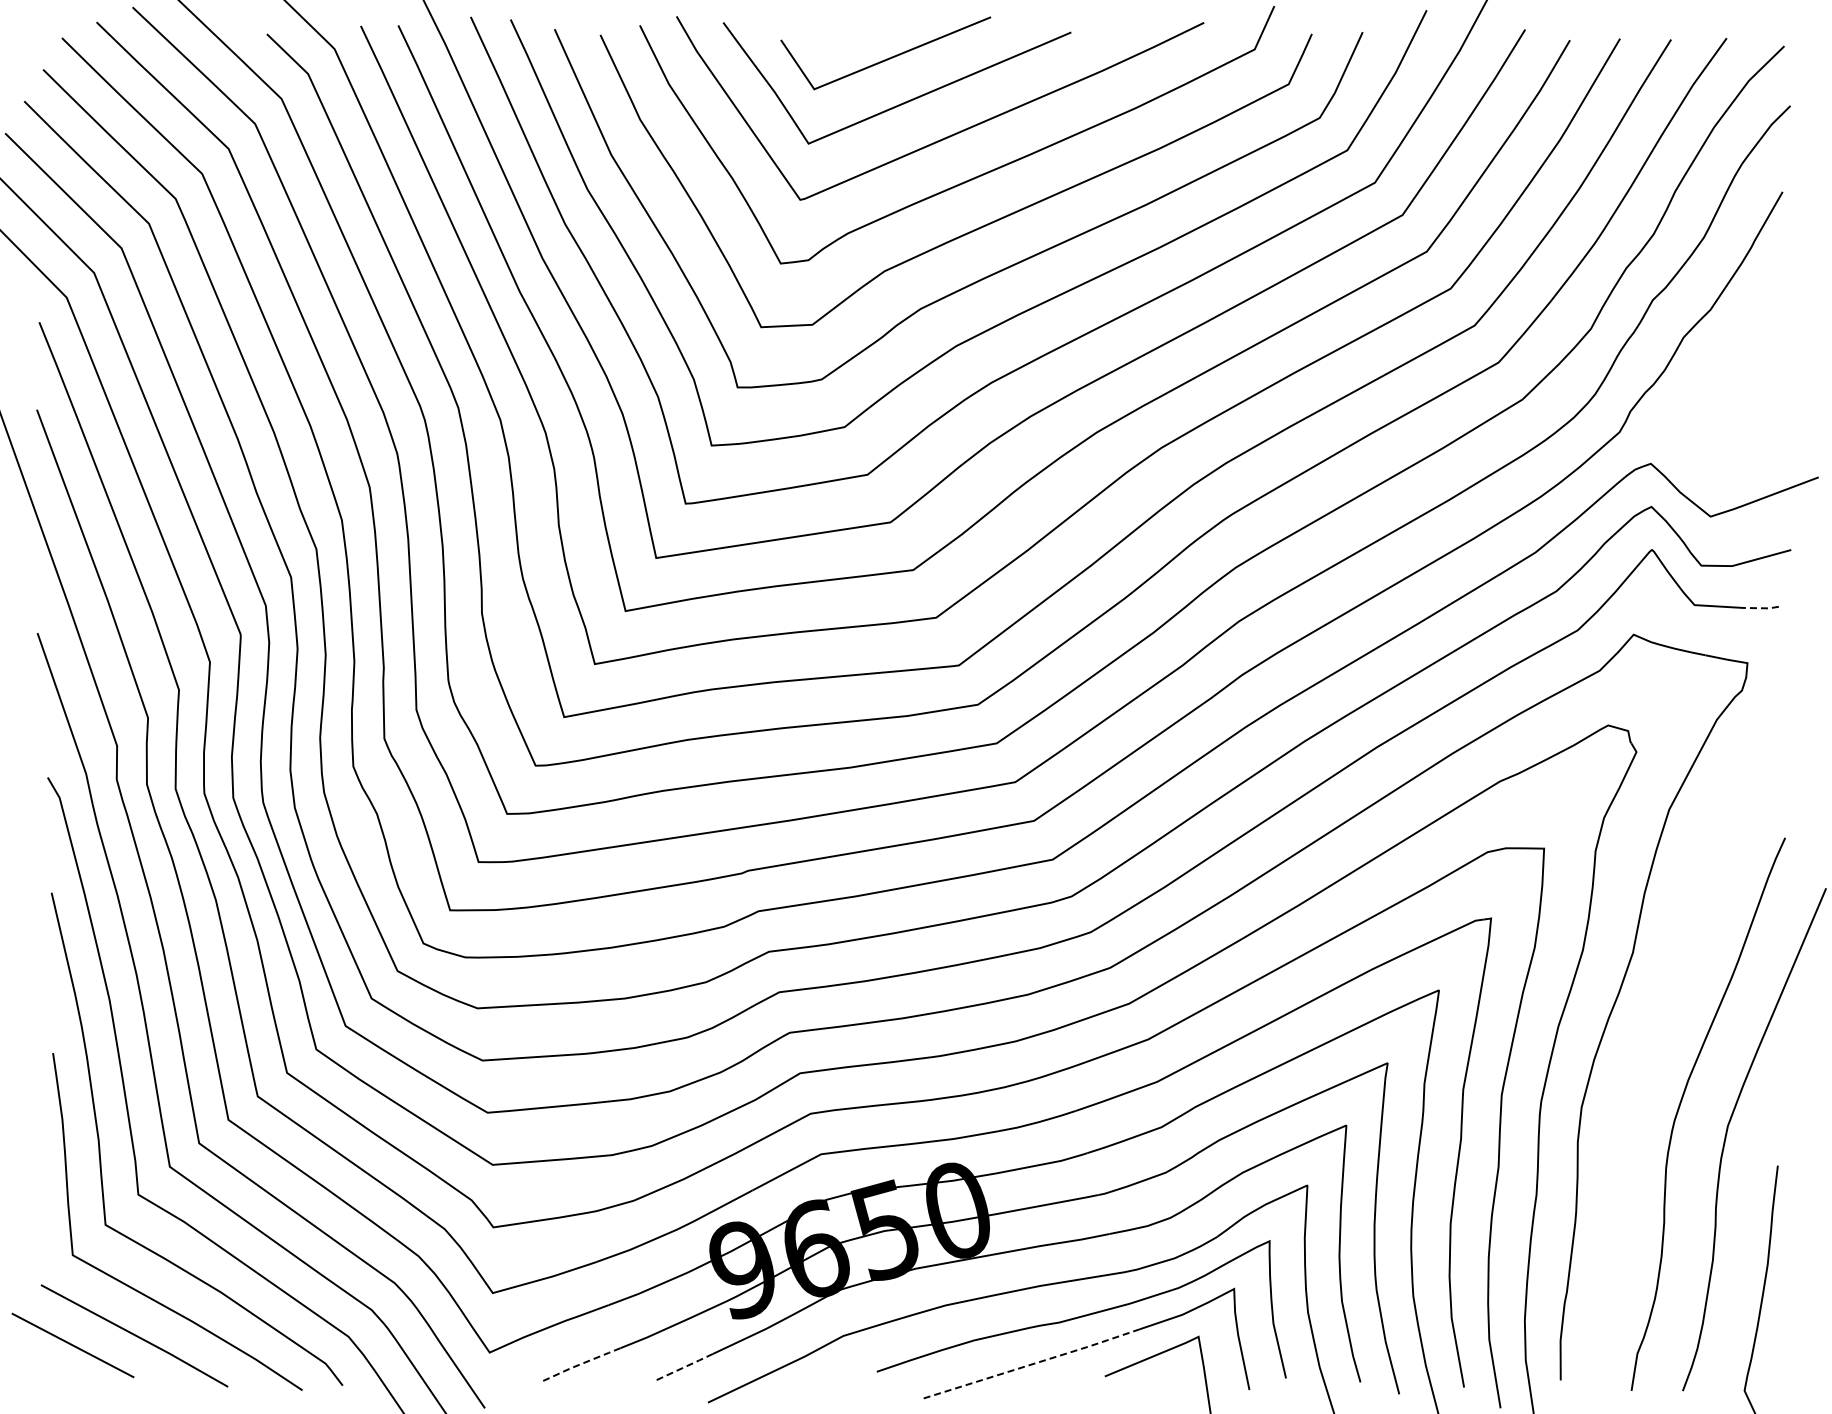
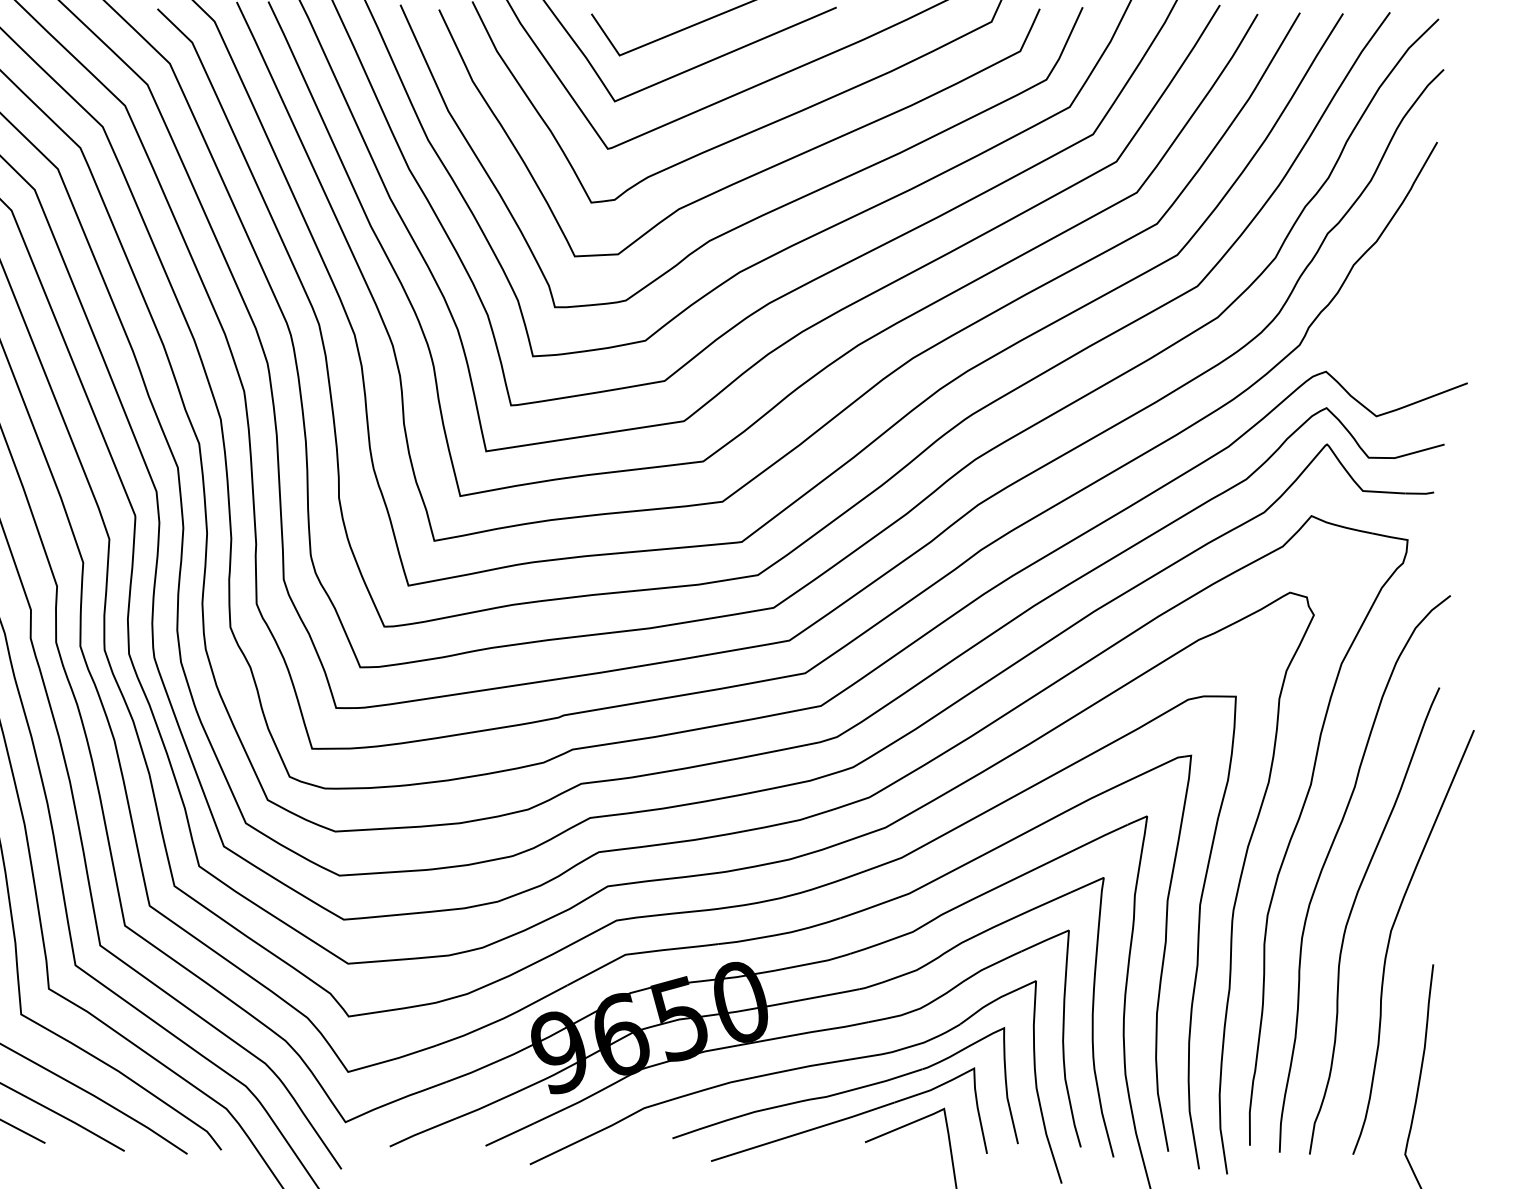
line: (1762, 608) -> (1420, 493), dashed -> solid
curve: (1653, 1038) -> (1328, 857), added
line: (580, 1364) -> (422, 1132), dashed -> solid
line: (1031, 1364) -> (803, 1132), dashed -> solid
line: (684, 1367) -> (510, 1134), dashed -> solid

